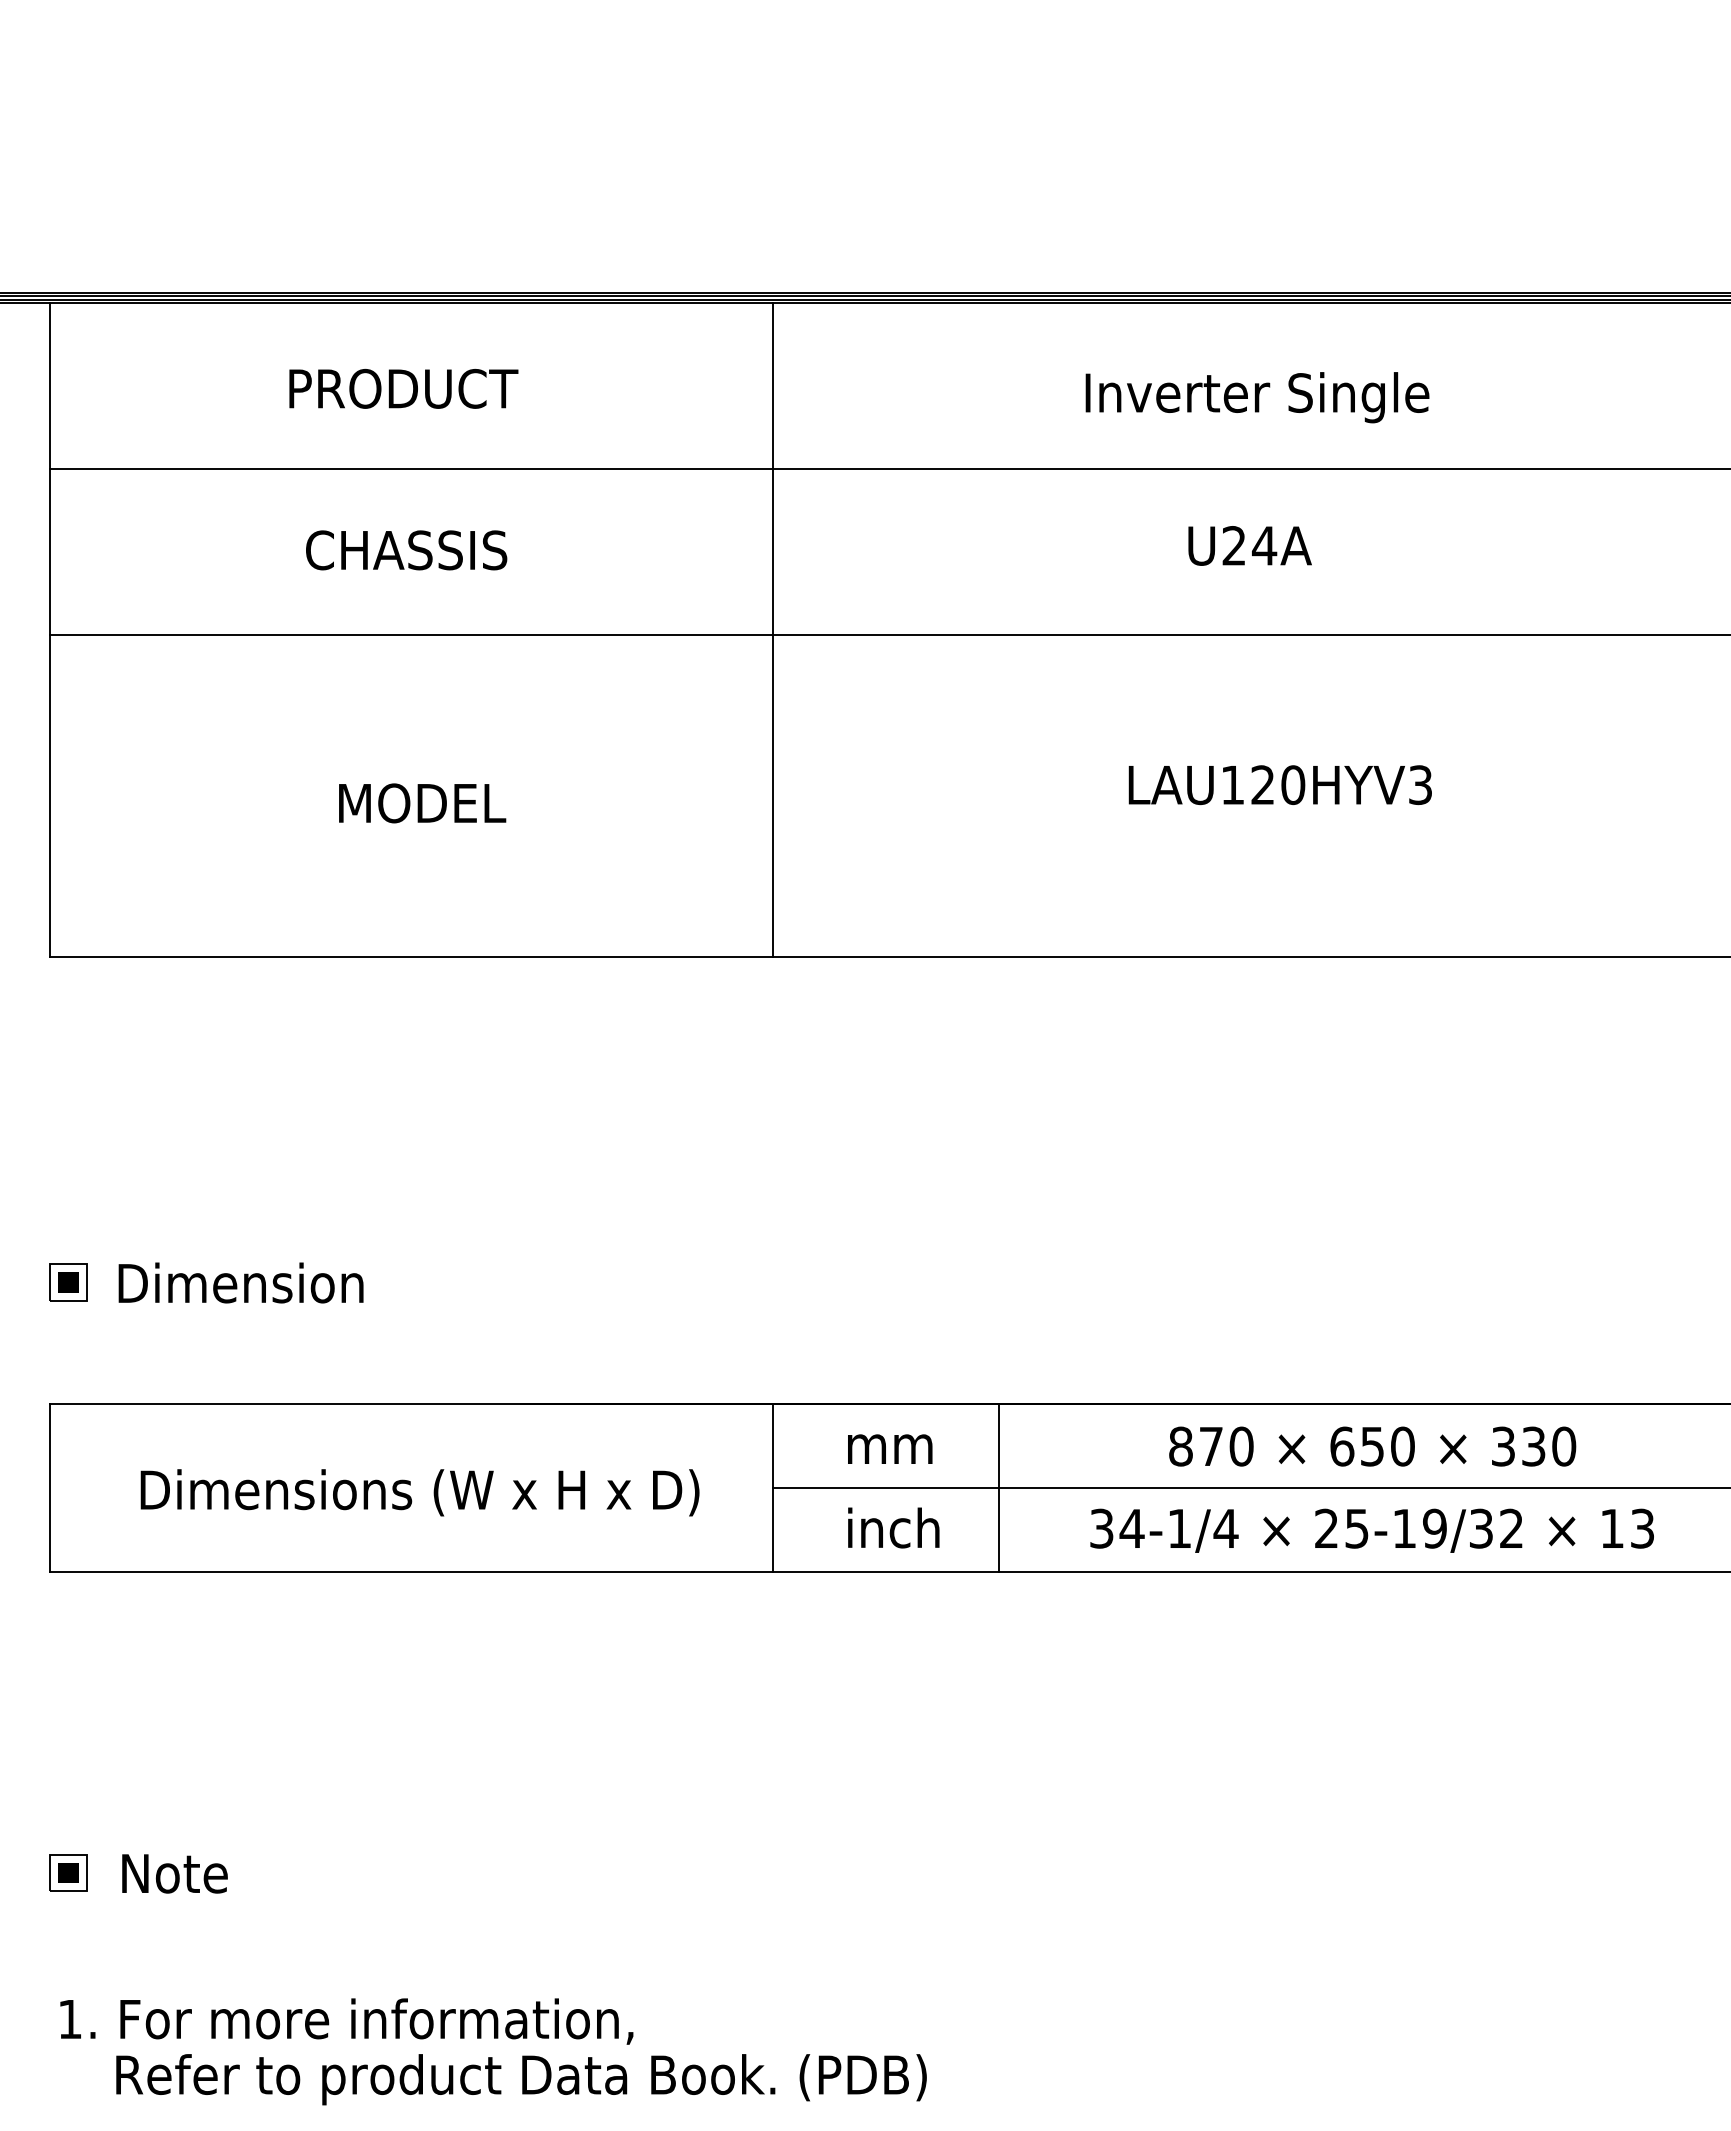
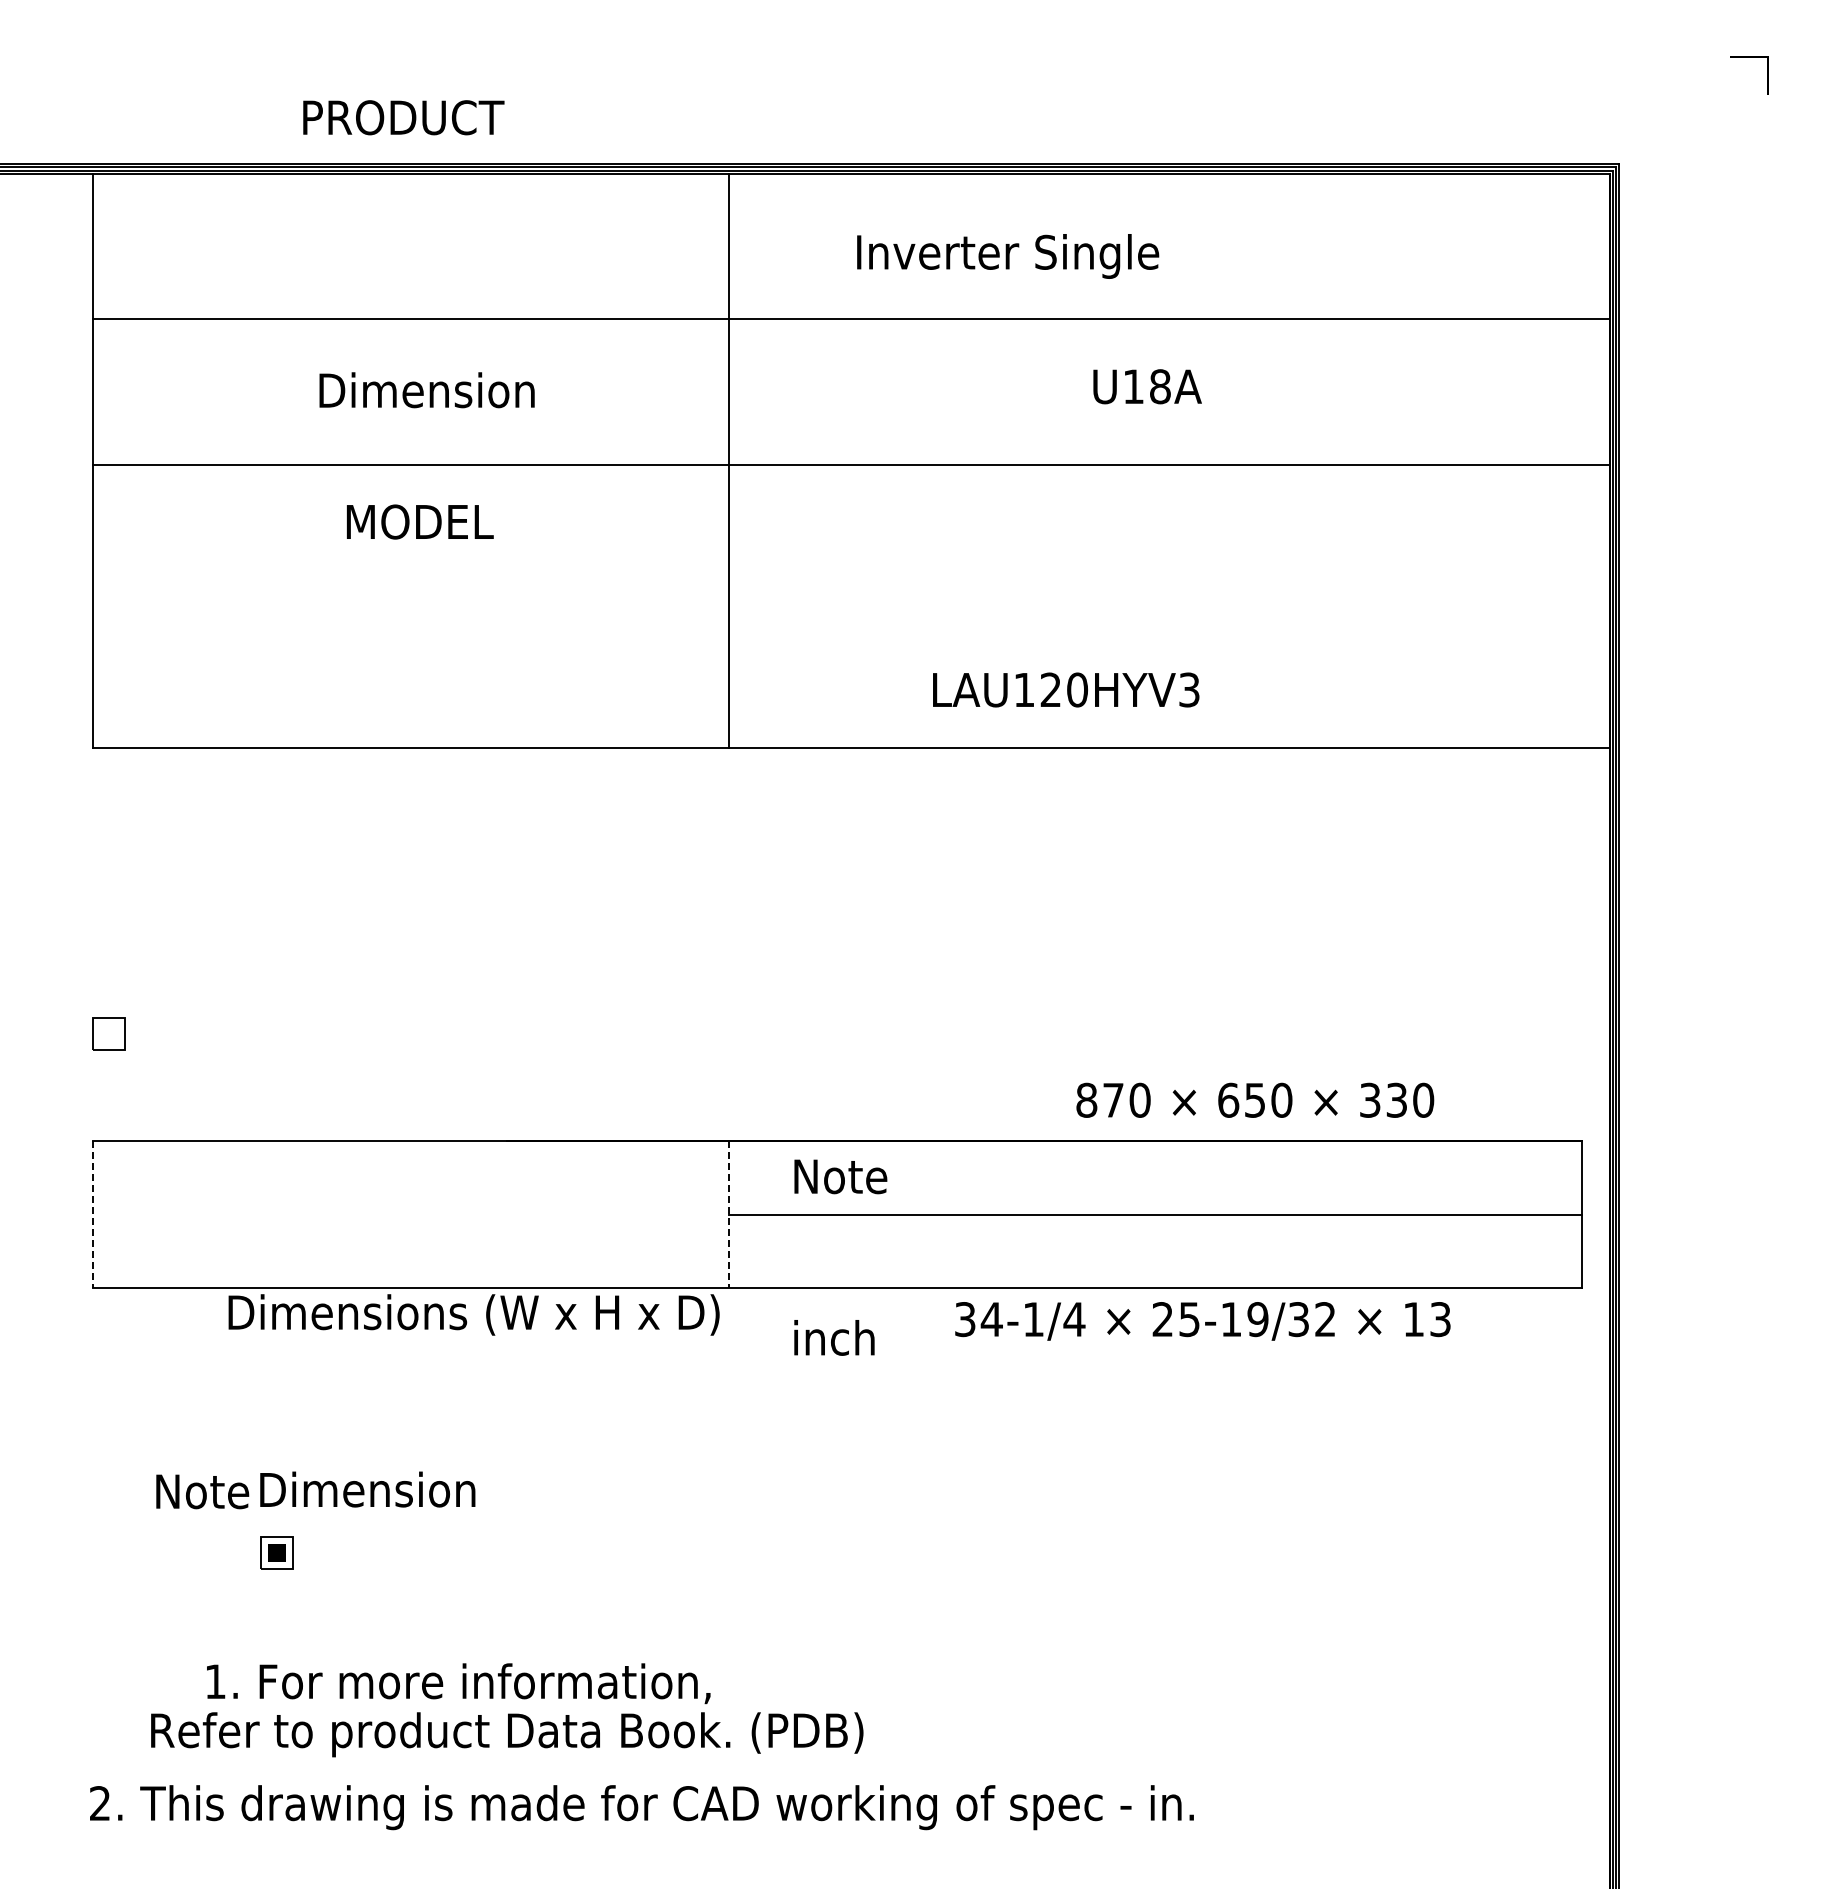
text: (403, 388) -> (403, 117), moved
text: (1257, 397) -> (1008, 256), moved
text: (1249, 545) -> (1147, 386), U24A -> U18A
text: (428, 550) -> (425, 390), CHASSIS -> Dimension
text: (1280, 784) -> (1066, 689), moved
text: (422, 802) -> (420, 521), moved
fill: (67, 1282) -> (108, 1034), removed
text: (240, 1282) -> (367, 1489), moved
text: (900, 1444) -> (840, 1176), mm -> Note
text: (1372, 1445) -> (1255, 1099), moved
line: (49, 1487) -> (92, 1214), solid -> dashed
line: (773, 1487) -> (728, 1214), solid -> dashed
line: (999, 1487) -> (927, 1214), removed
text: (419, 1492) -> (473, 1314), moved
text: (893, 1527) -> (834, 1337), moved
text: (1371, 1530) -> (1202, 1321), moved
part: (67, 1872) -> (276, 1552), moved
text: (174, 1873) -> (202, 1491), moved
text: (346, 2021) -> (458, 1683), moved

